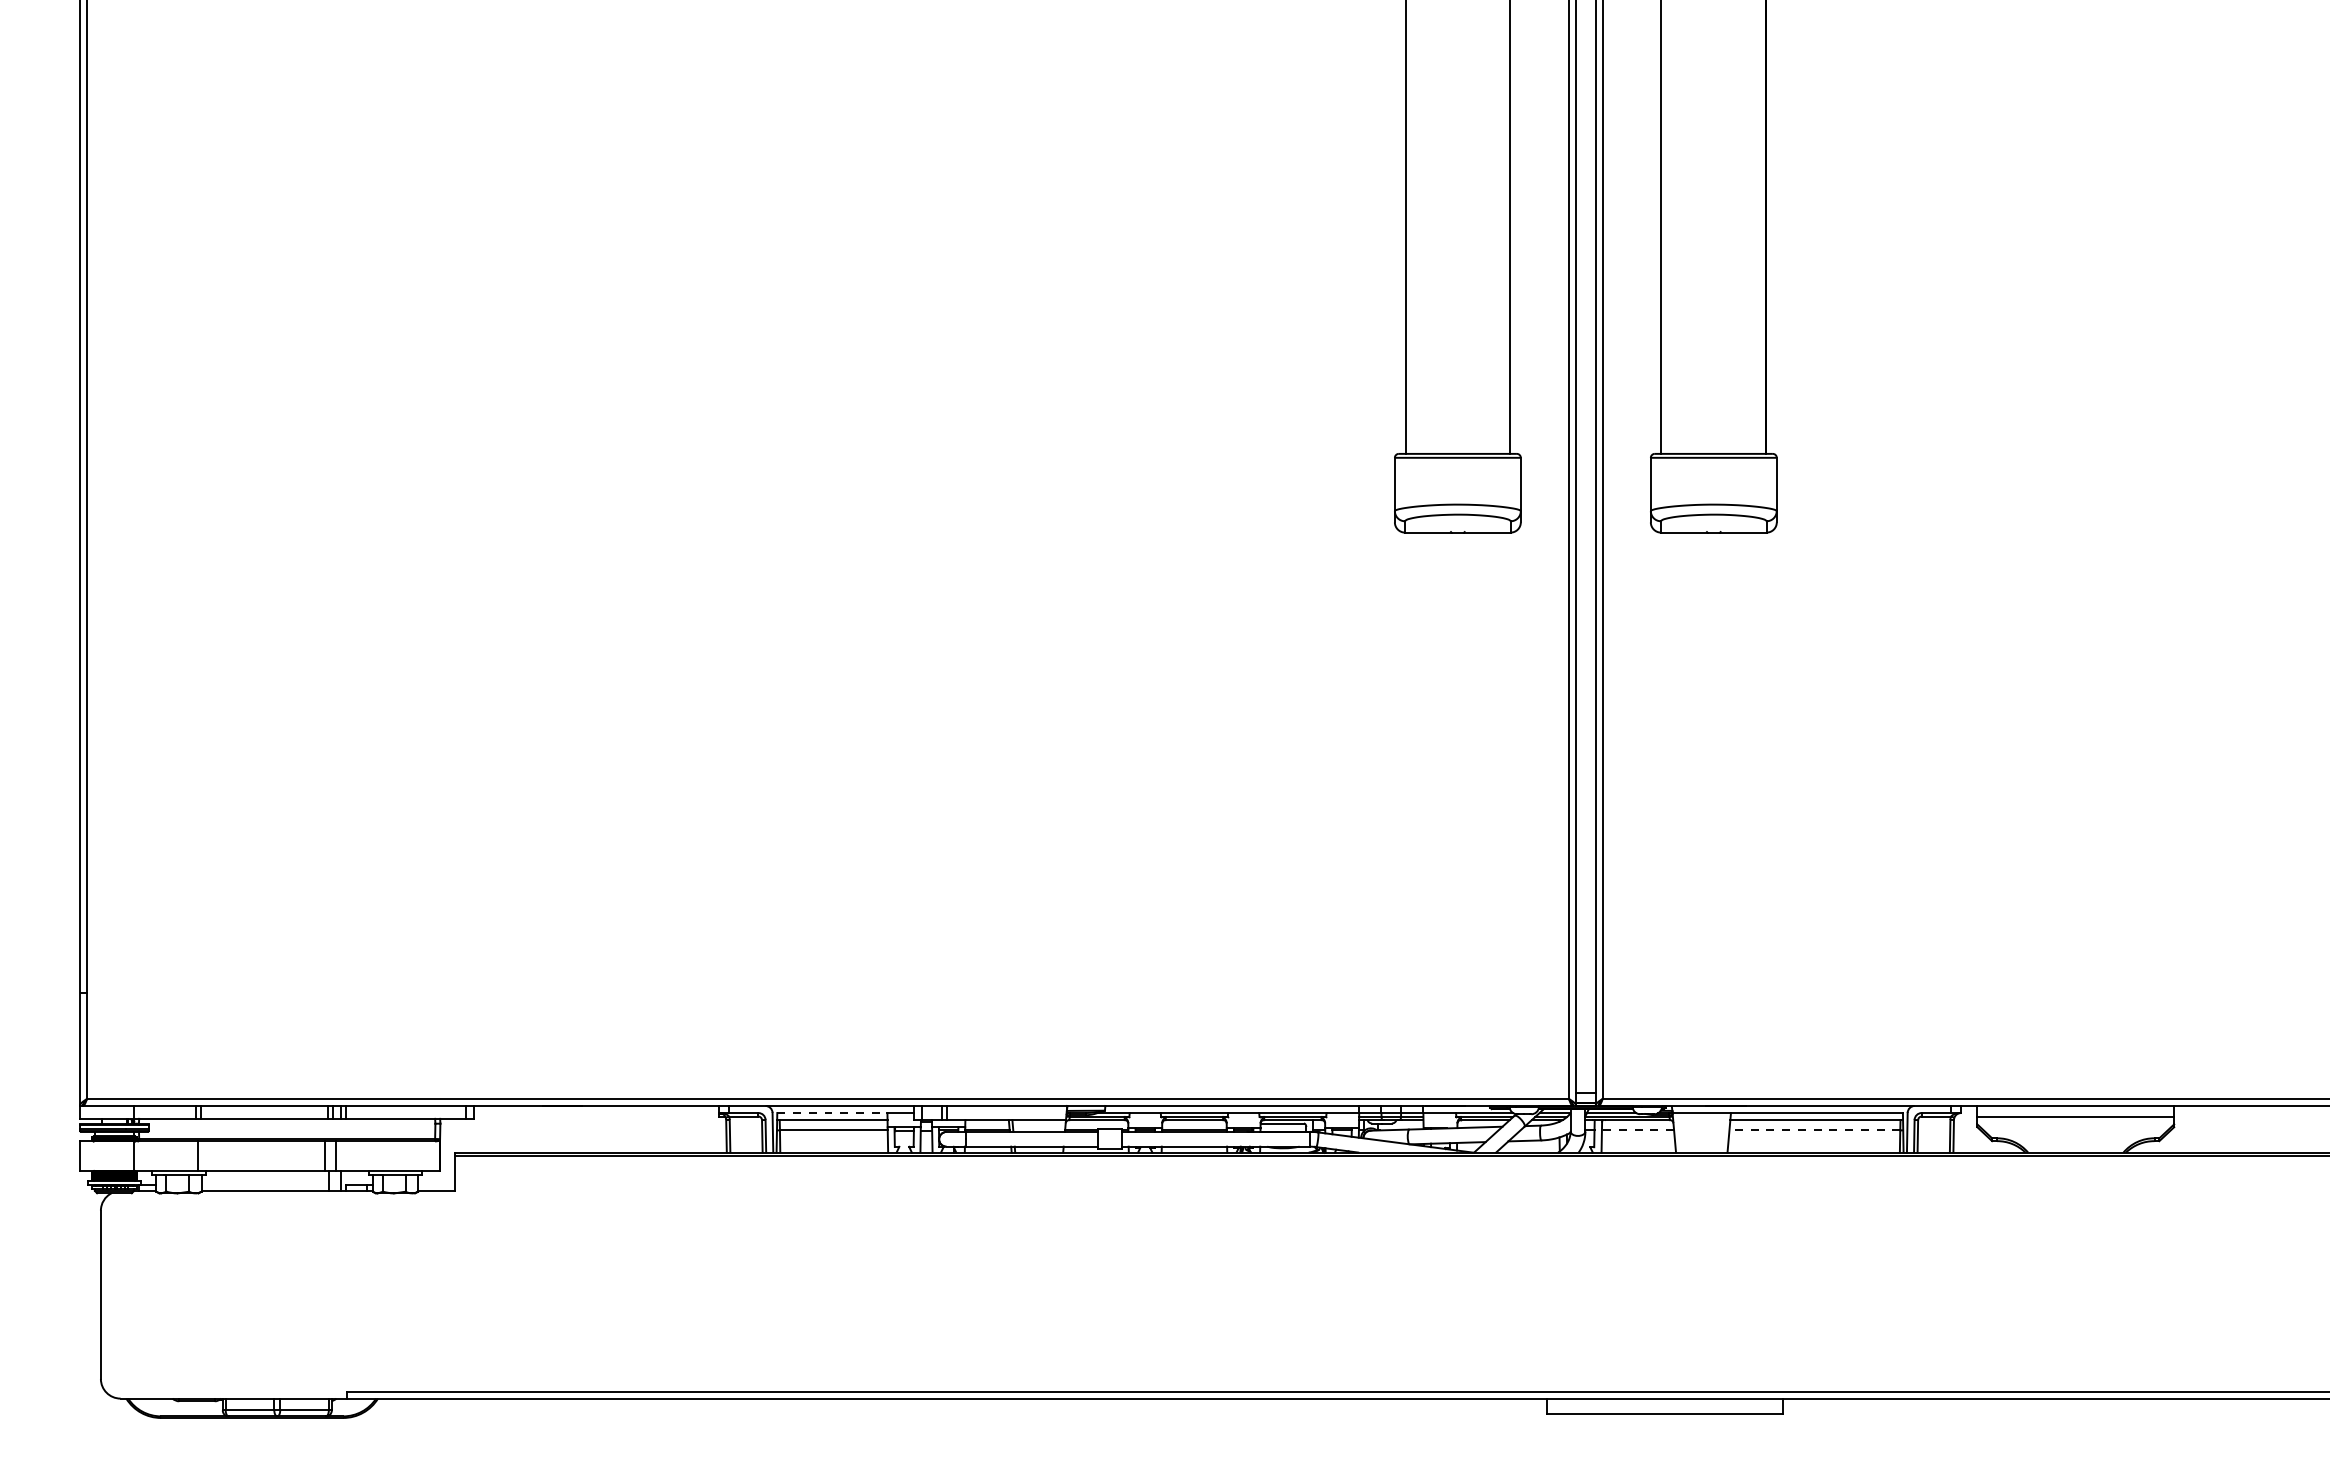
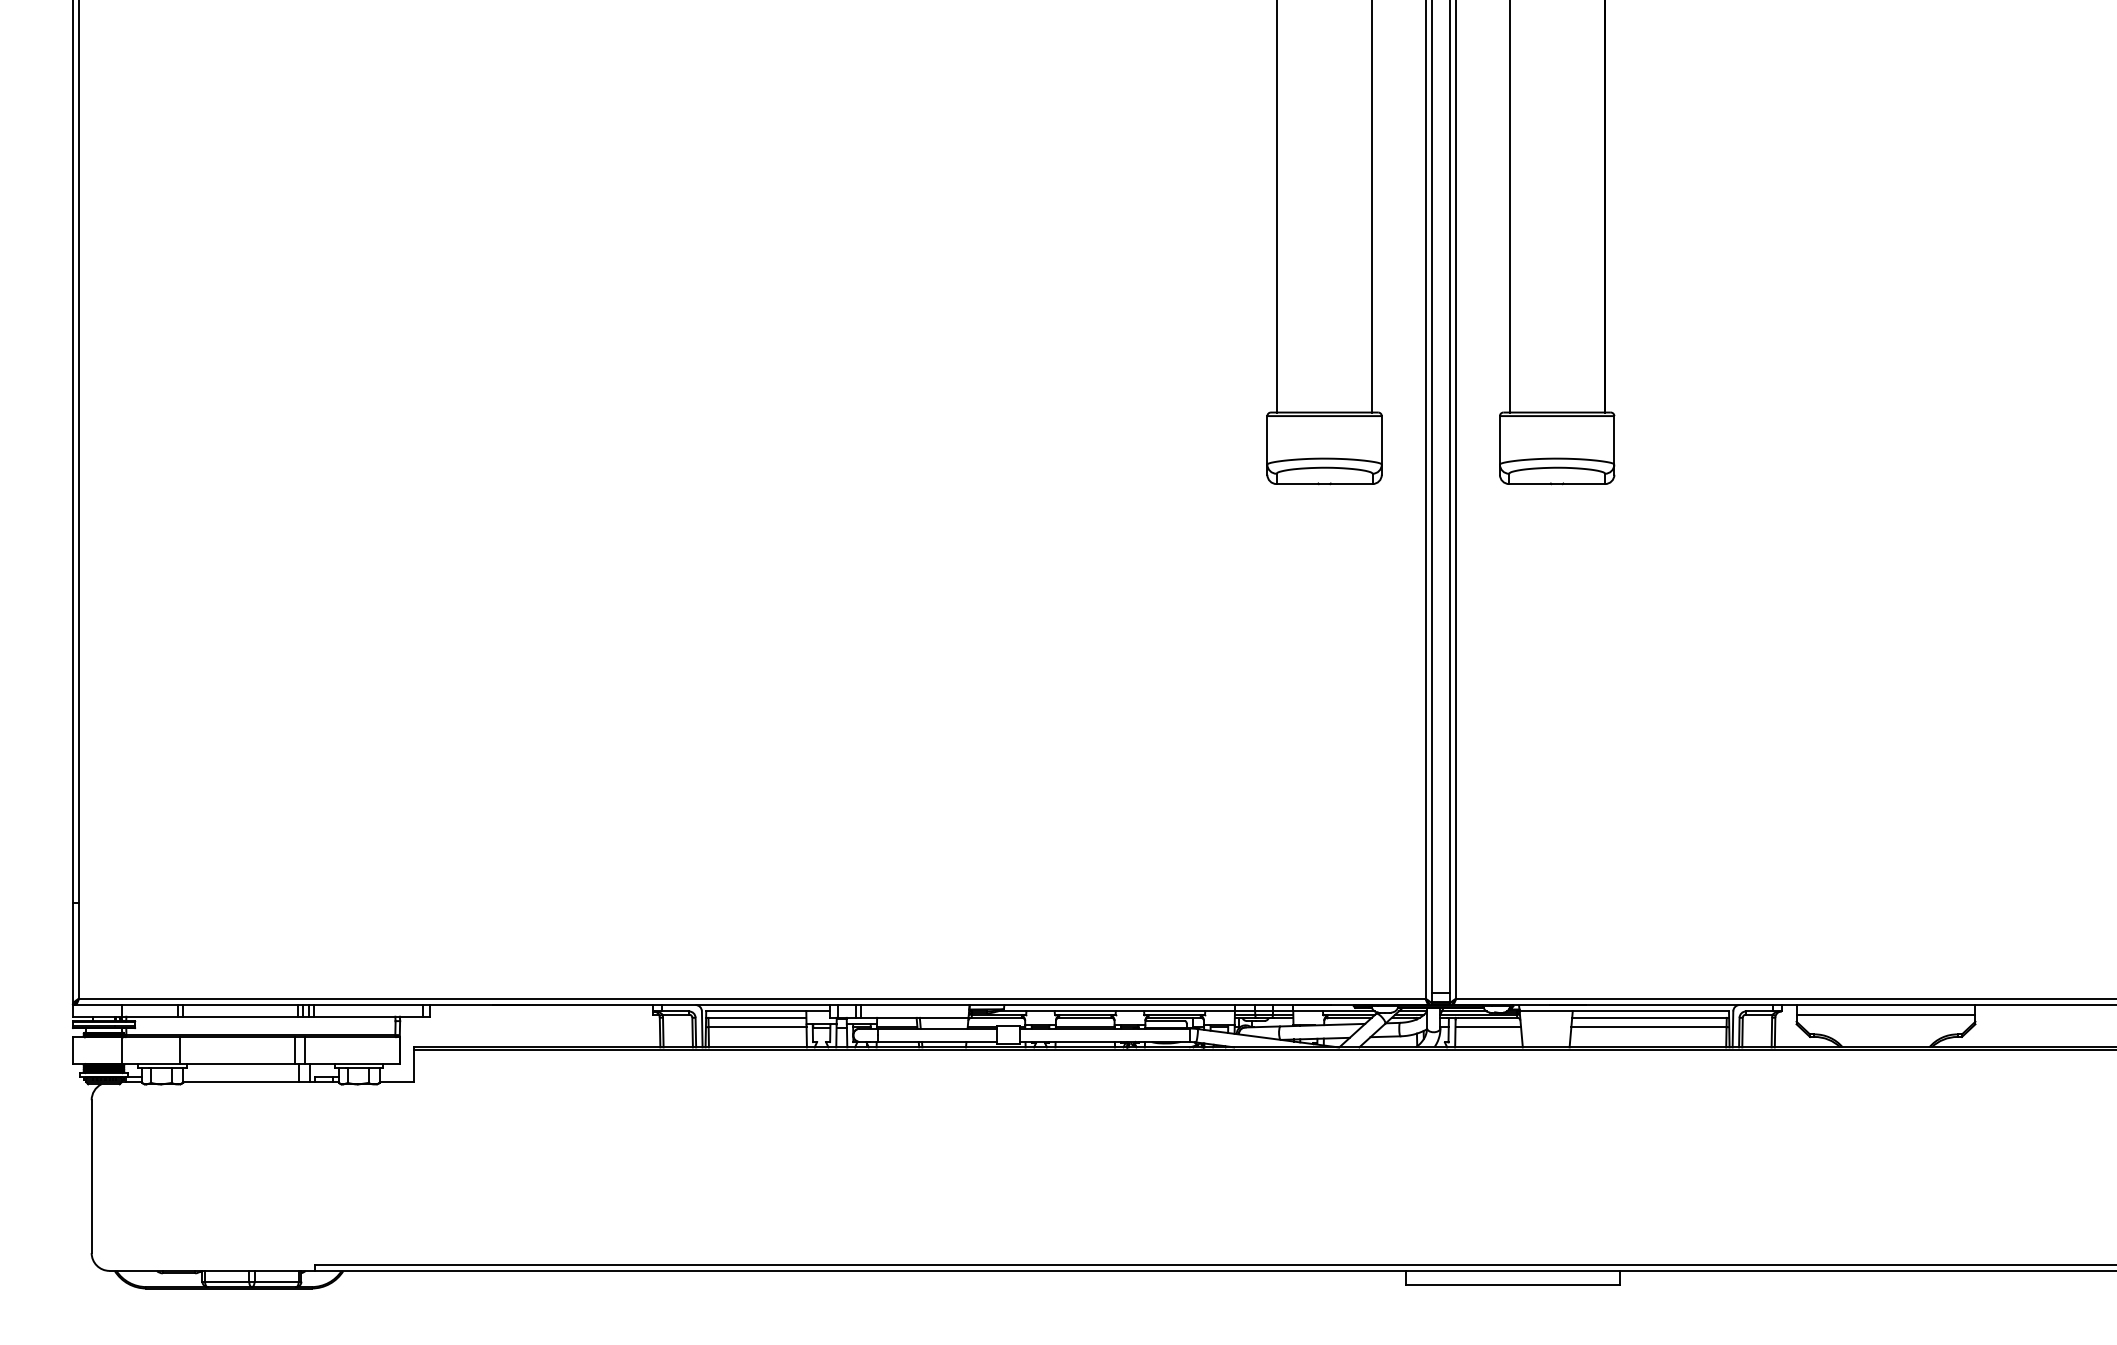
line: (832, 1113) -> (756, 1011), dashed -> solid
line: (1638, 1130) -> (1488, 1027), dashed -> solid
line: (1814, 1130) -> (1648, 1027), dashed -> solid

